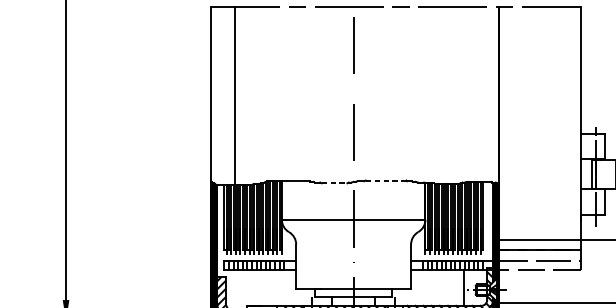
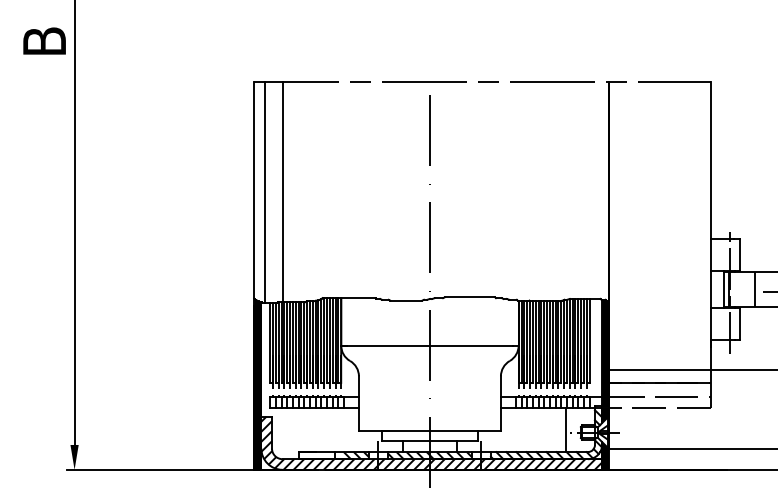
line: (220, 95) -> (265, 192), added
line: (386, 180) -> (470, 297), dashed -> solid
line: (334, 183) -> (406, 300), dashed -> solid

